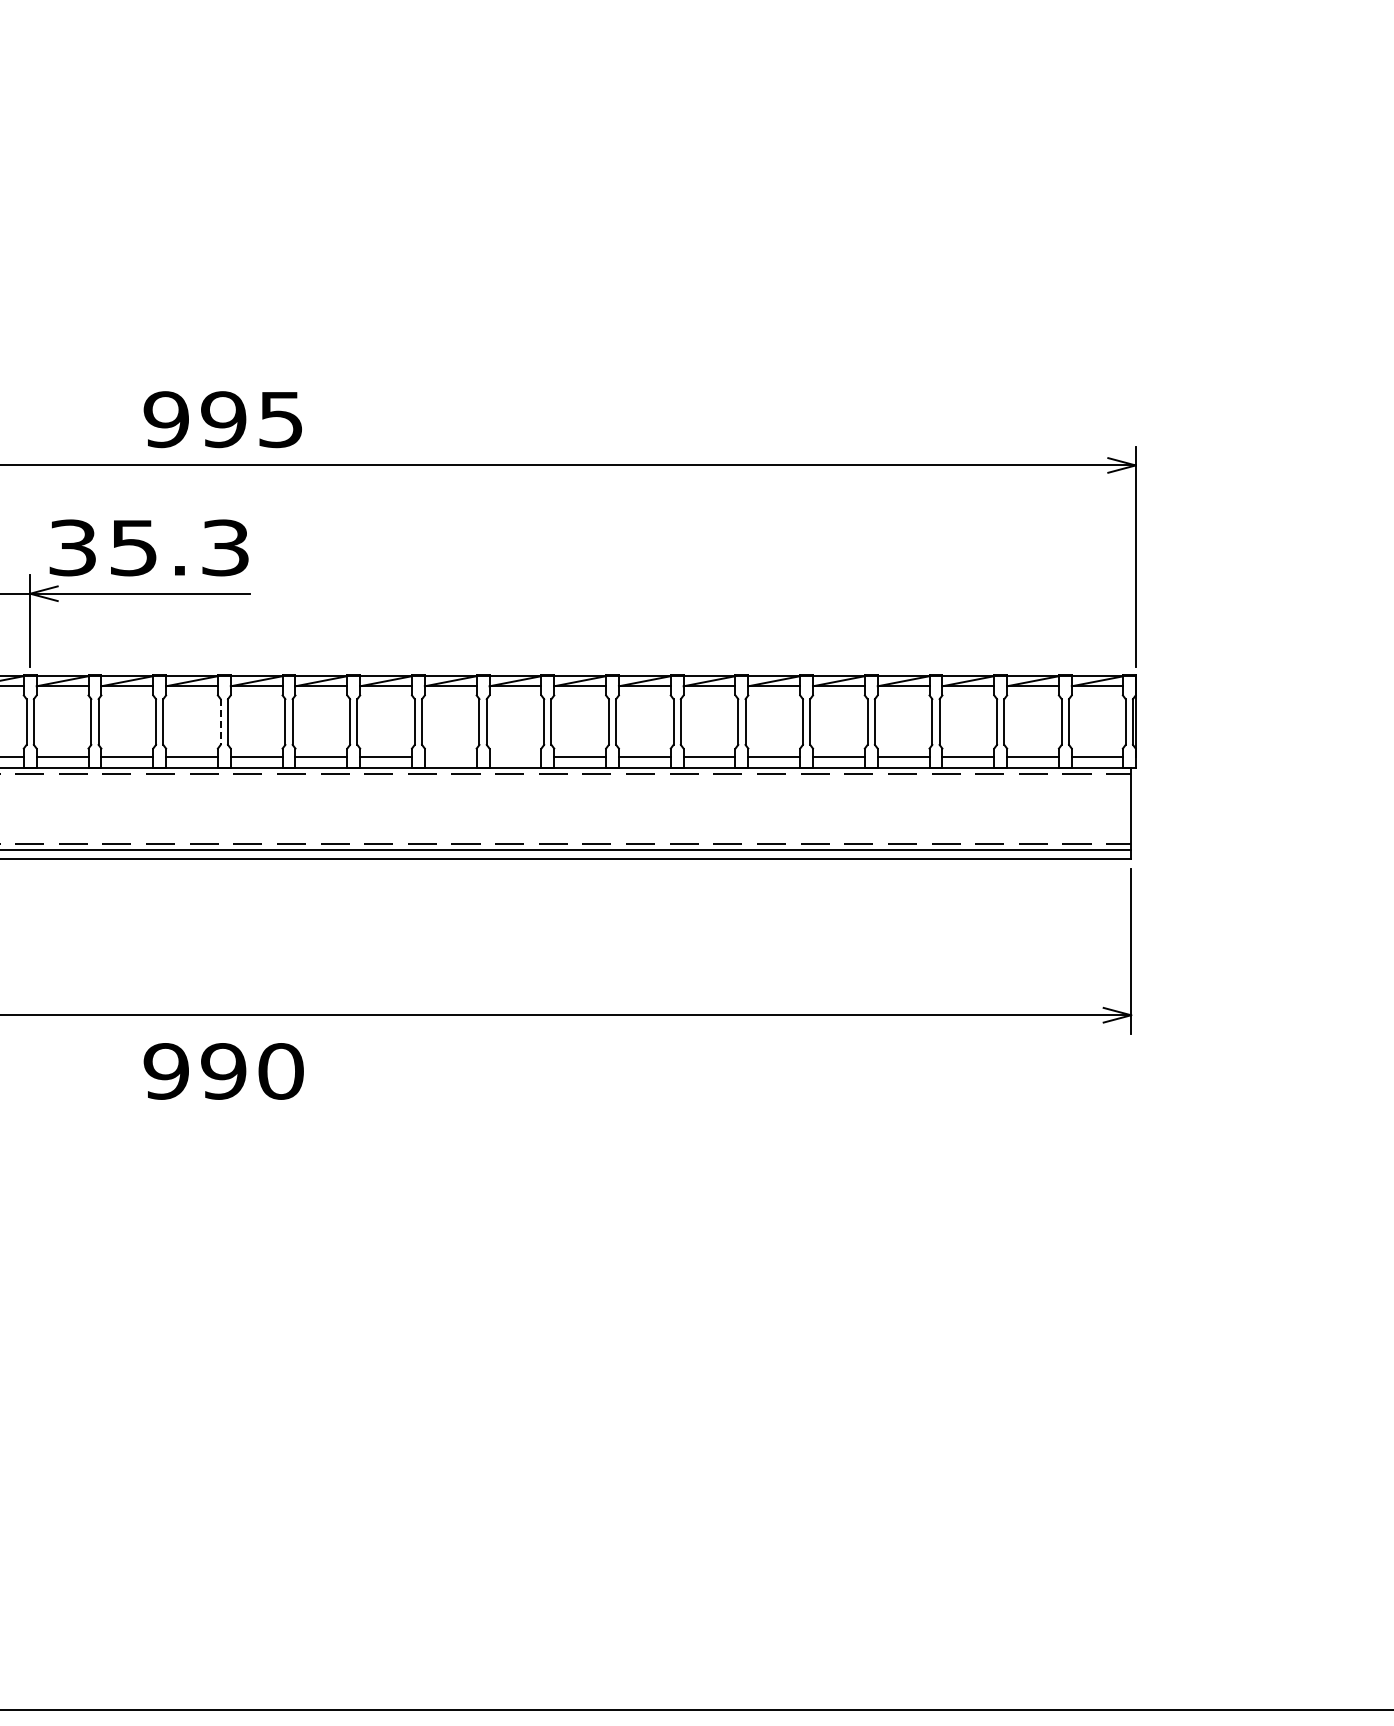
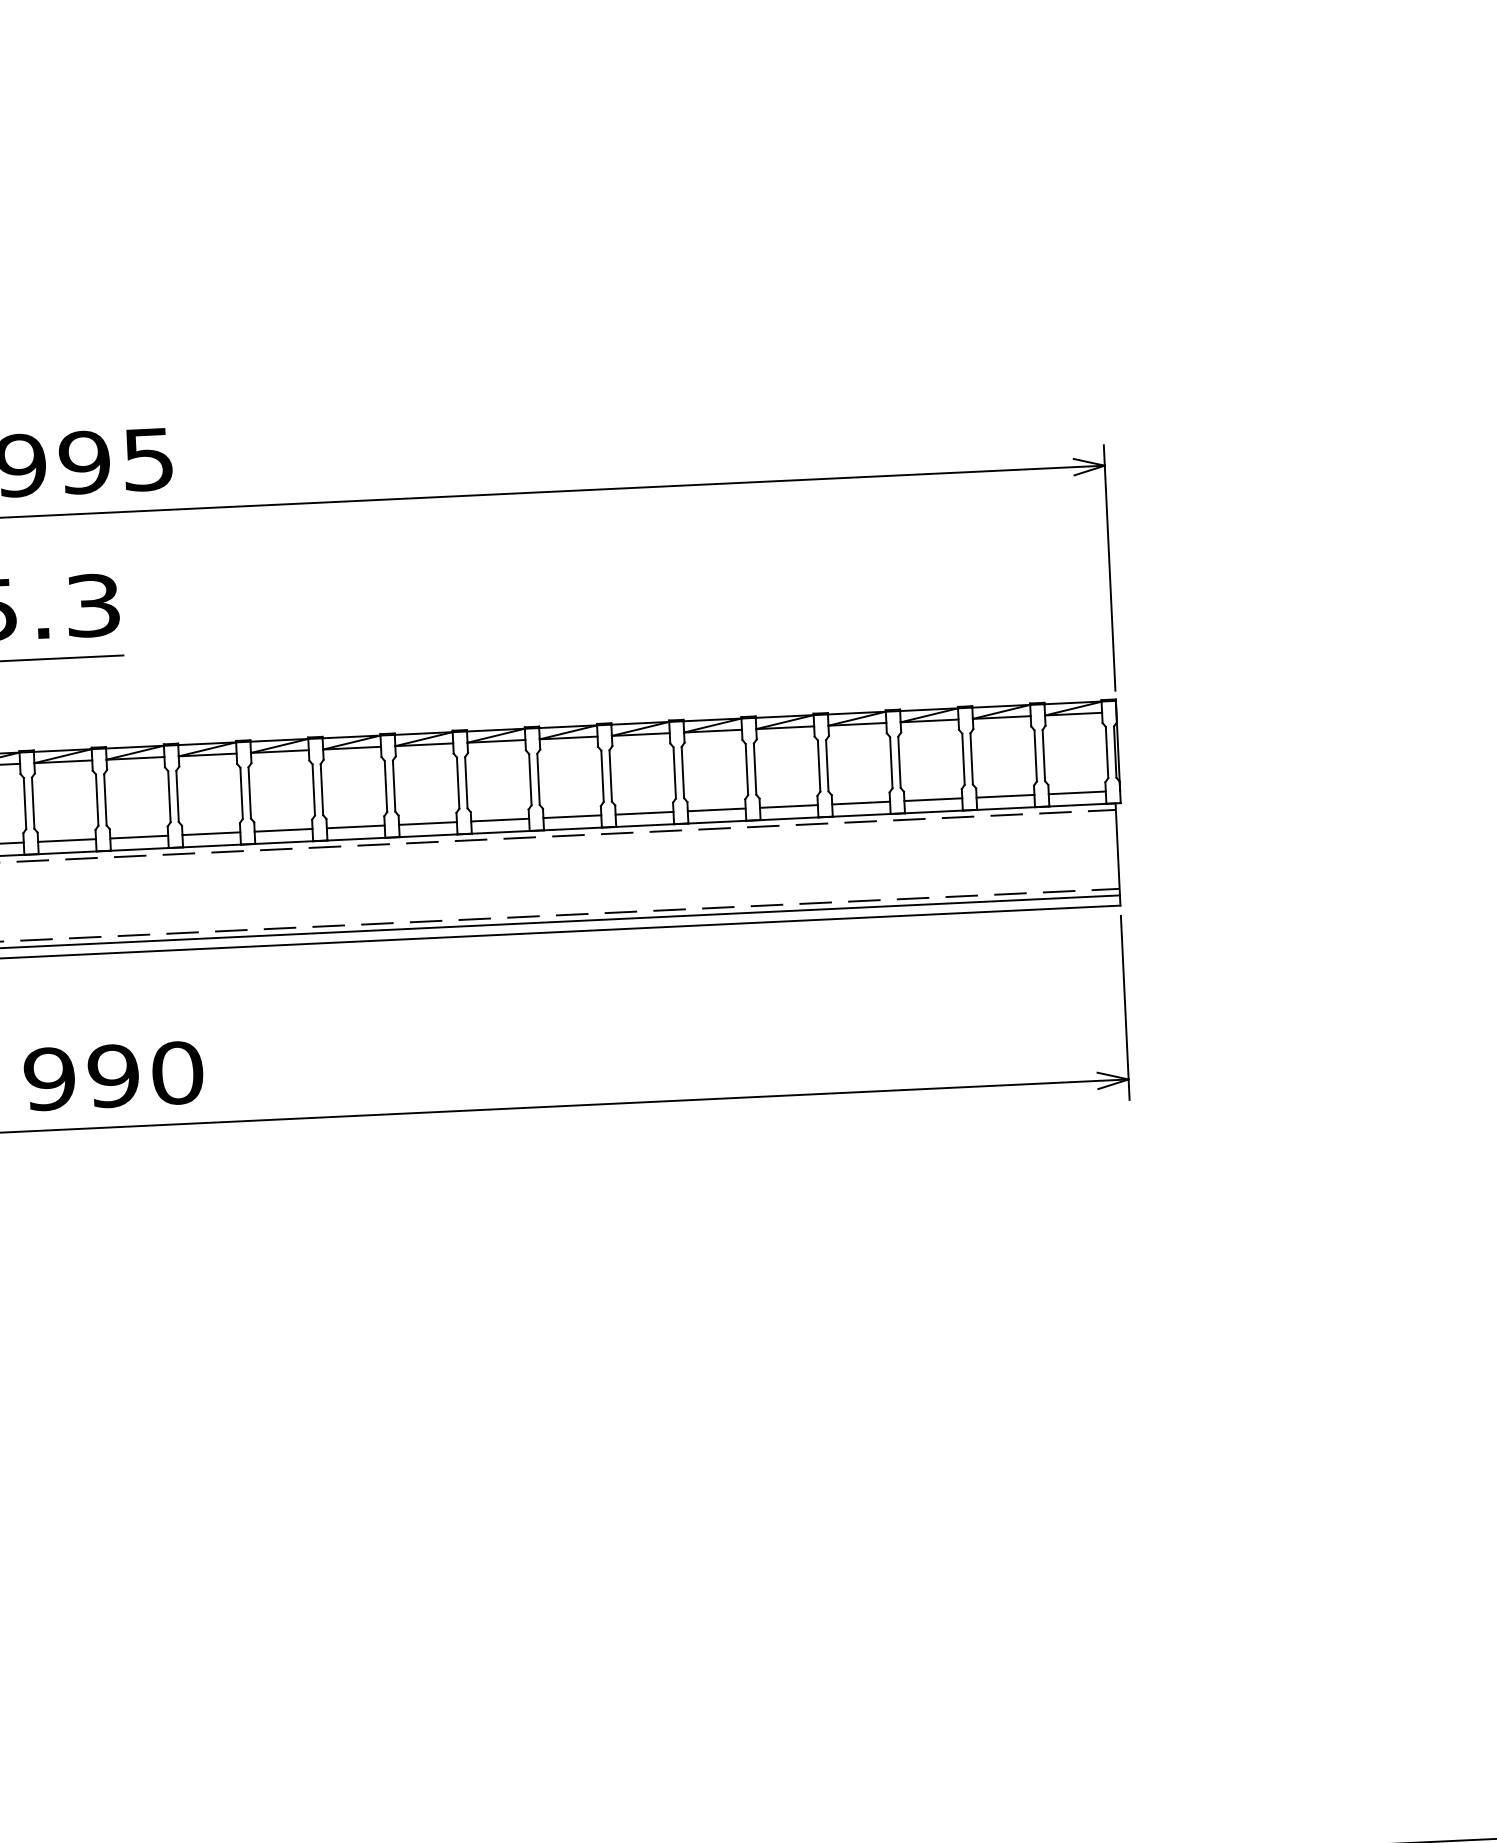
line: (220, 722) -> (97, 800), dashed -> solid
line: (450, 756) -> (355, 826), added
line: (515, 756) -> (428, 823), added
text: (223, 1071) -> (113, 1076), moved

